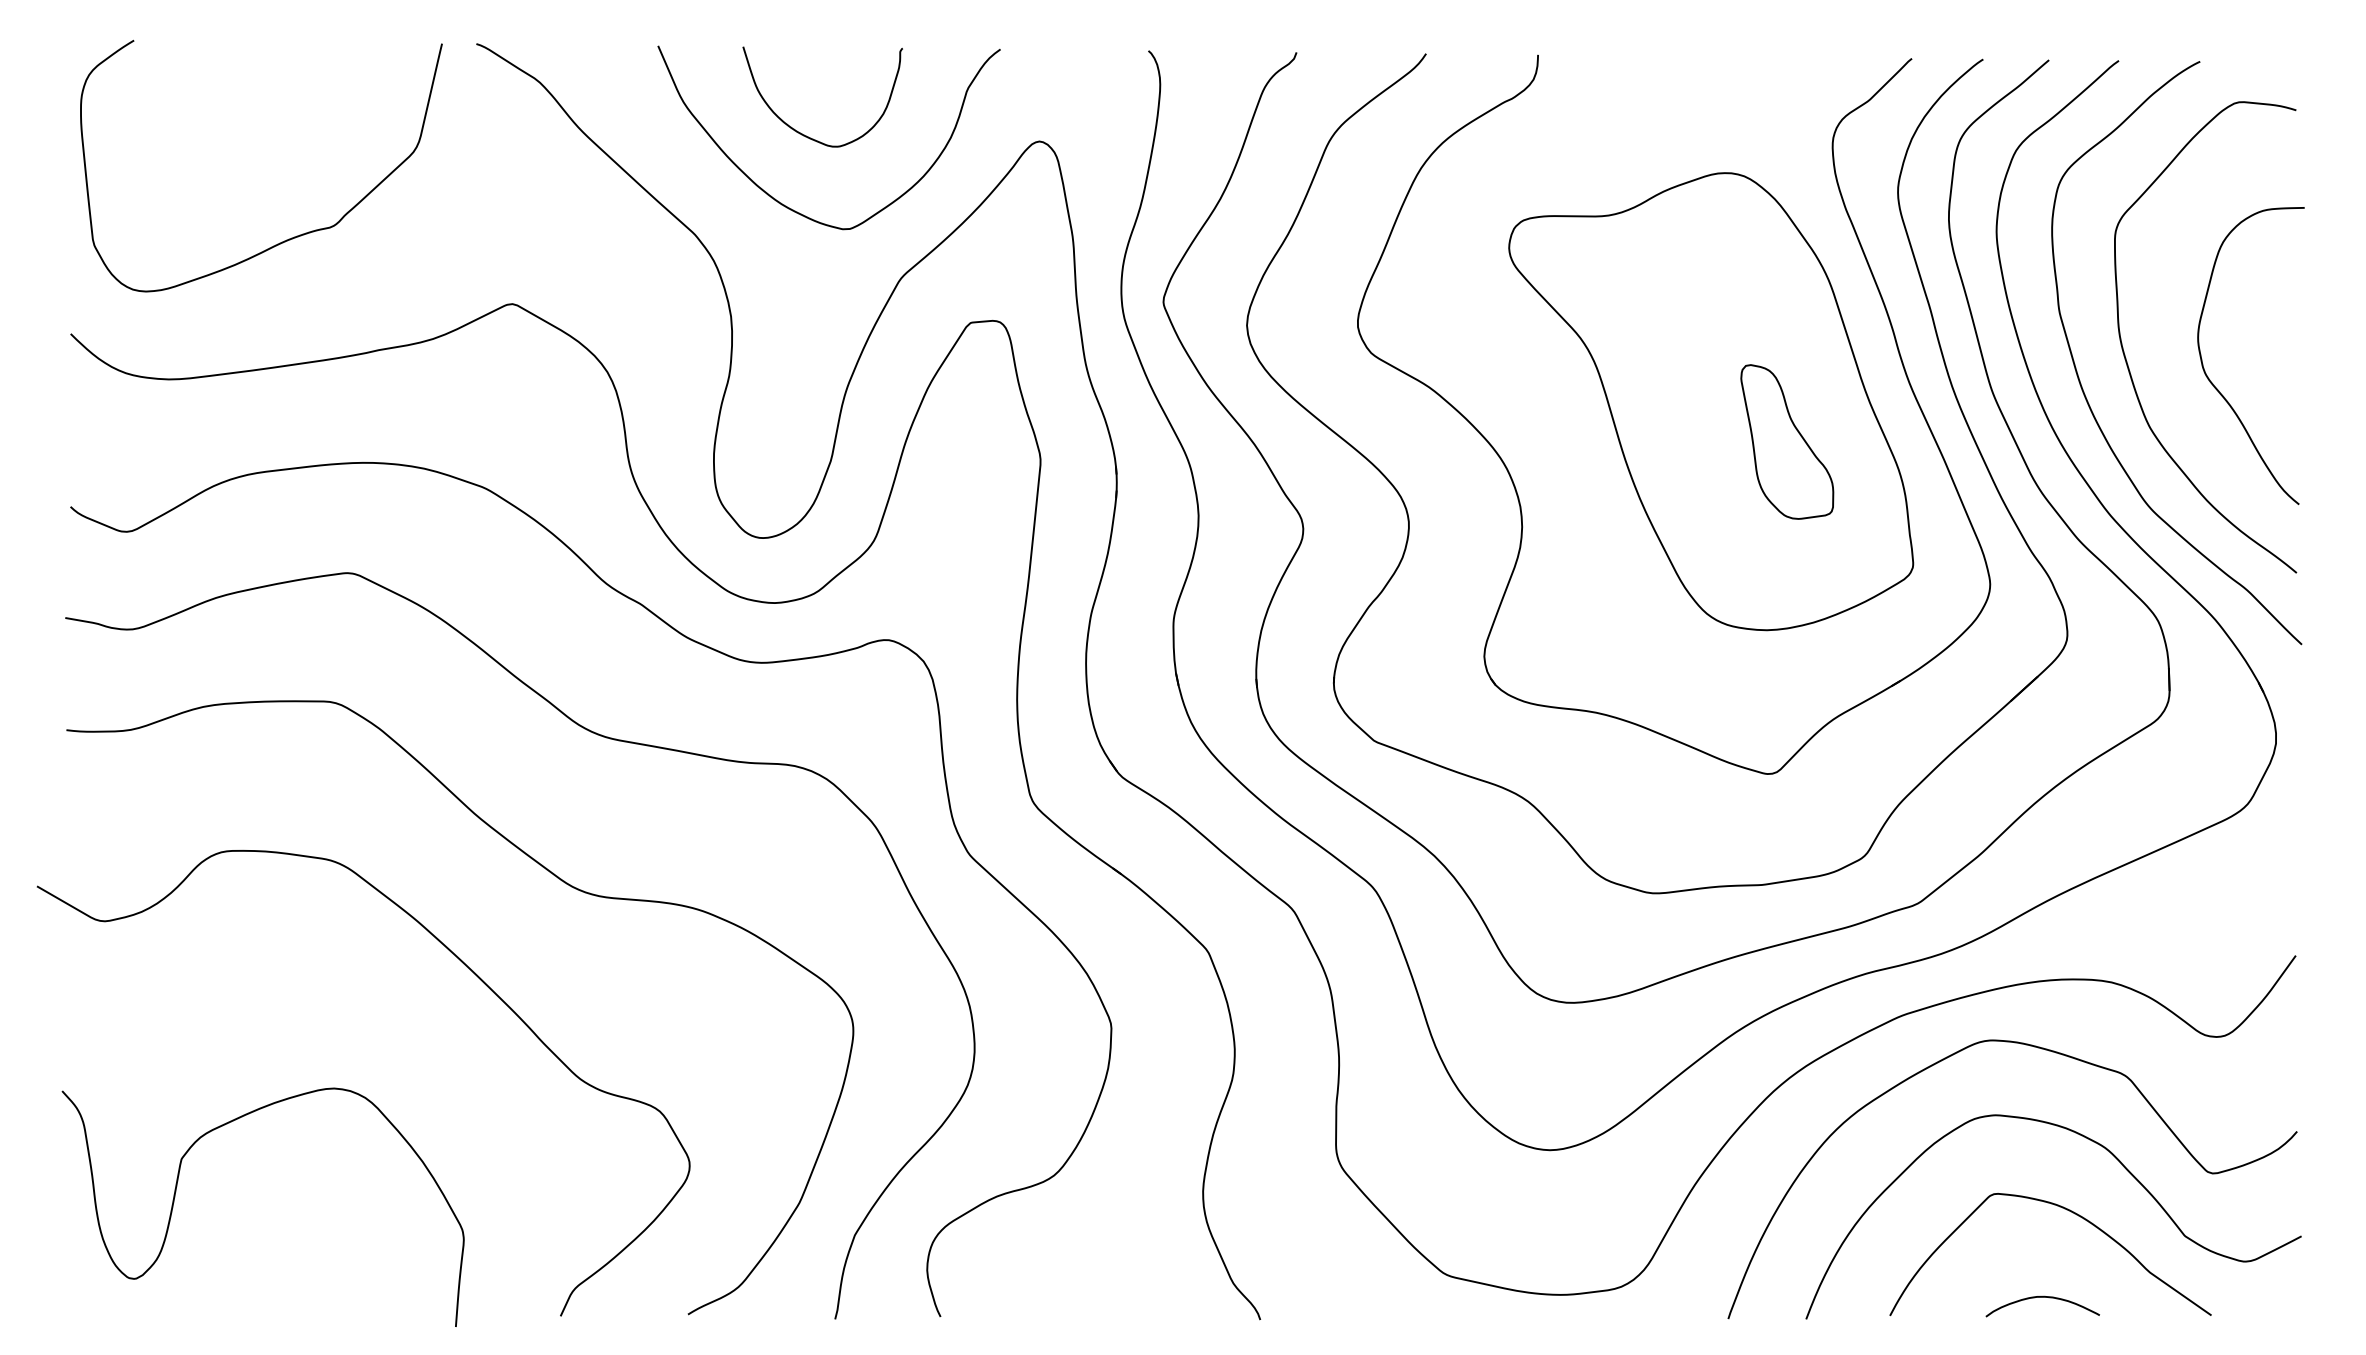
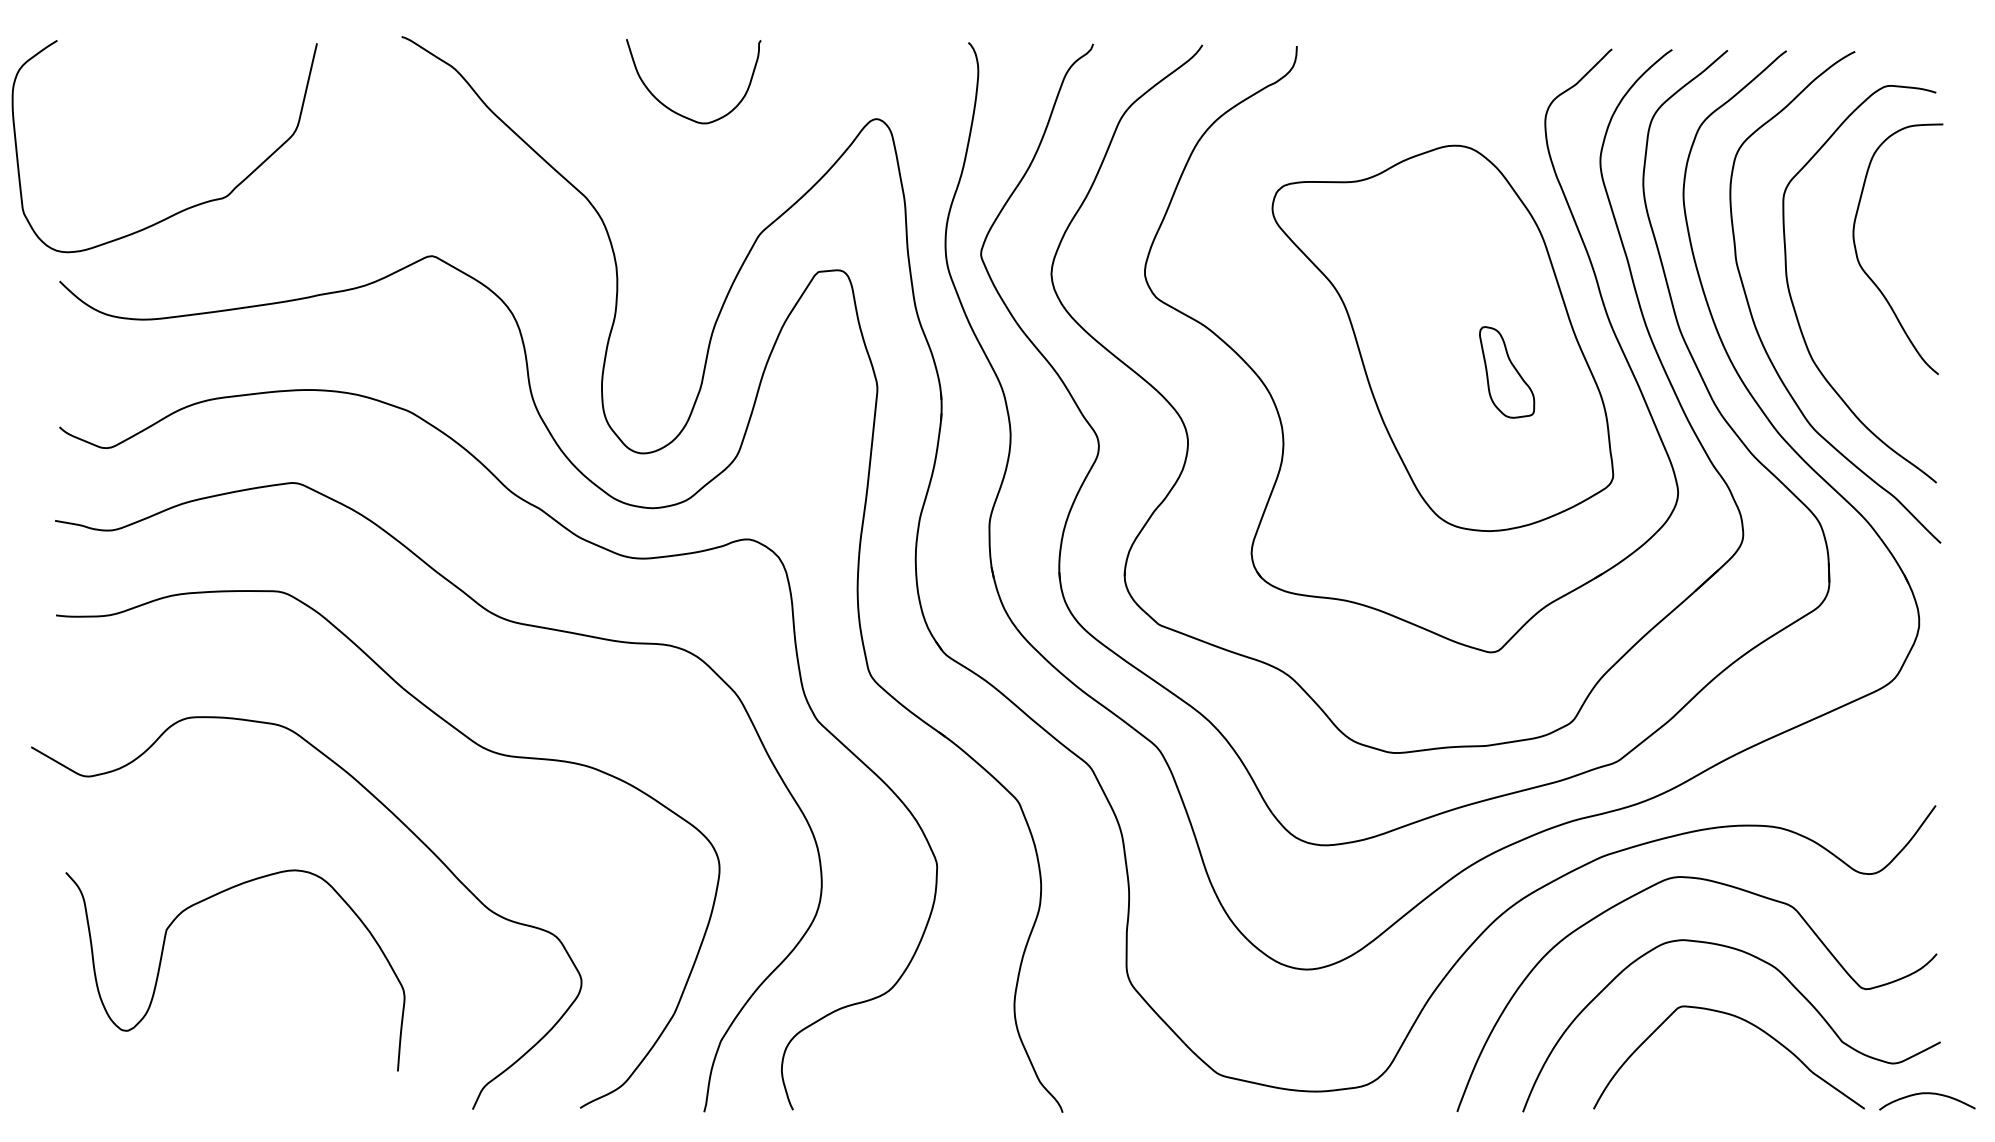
curve: (786, 205) -> (663, 173), removed
curve: (291, 237) -> (190, 206), moved
curve: (2213, 383) -> (1866, 272), moved
part: (1787, 441) -> (1507, 372), size x0.7
curve: (176, 1192) -> (162, 958), moved
curve: (2042, 1297) -> (1927, 1093), moved

